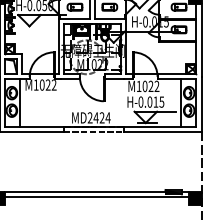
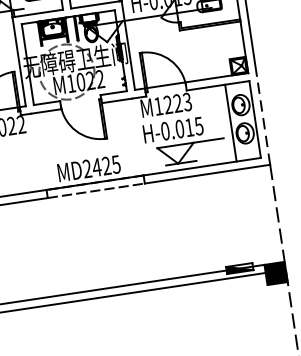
hatch: (92, 47) -> (74, 54), removed
text: (150, 86) -> (177, 103), M1022 -> M1223
line: (201, 104) -> (263, 120), solid -> dashed
text: (107, 117) -> (115, 164), MD2424 -> MD2425

